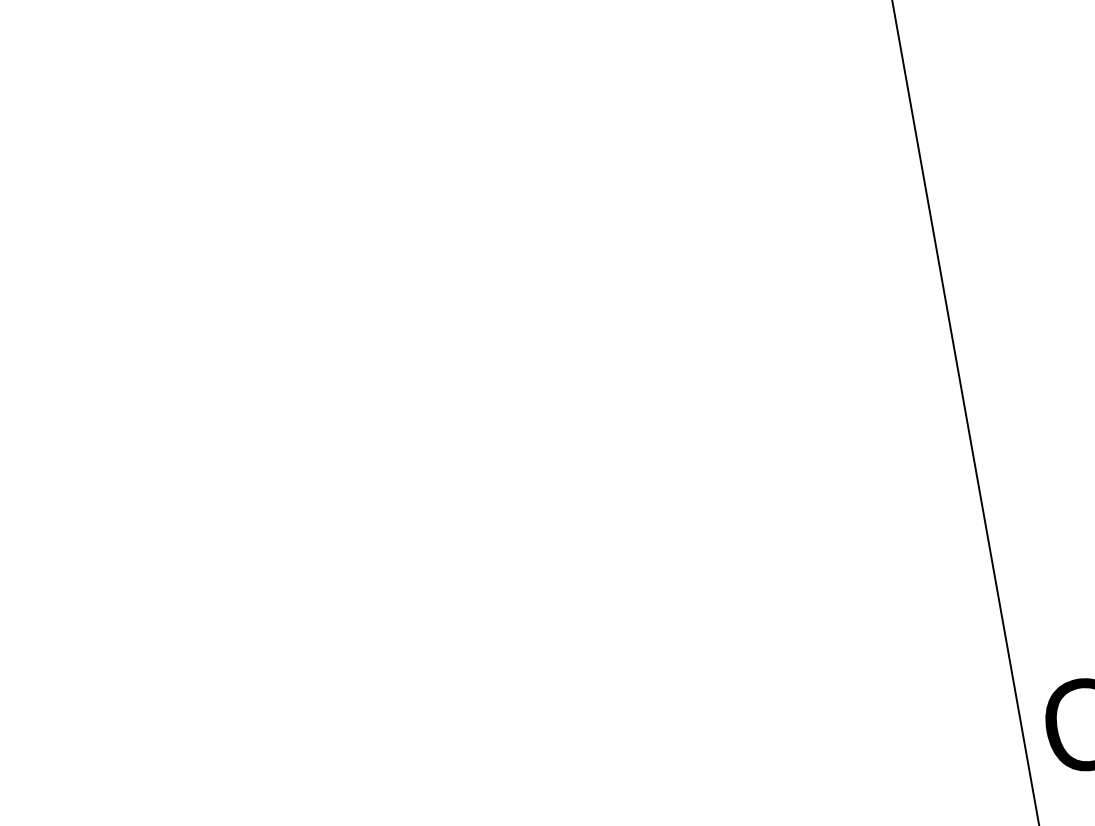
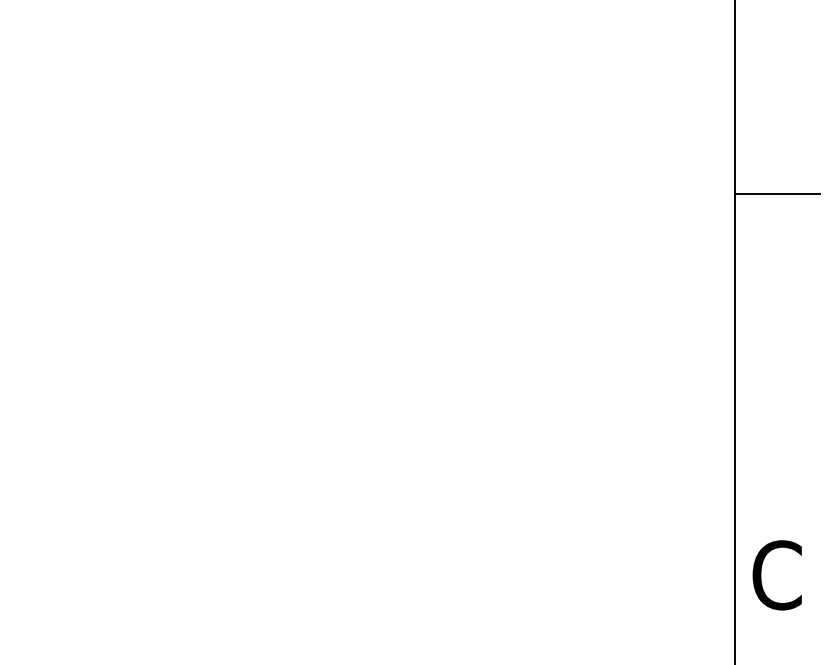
line: (988, 228) -> (776, 193), added

